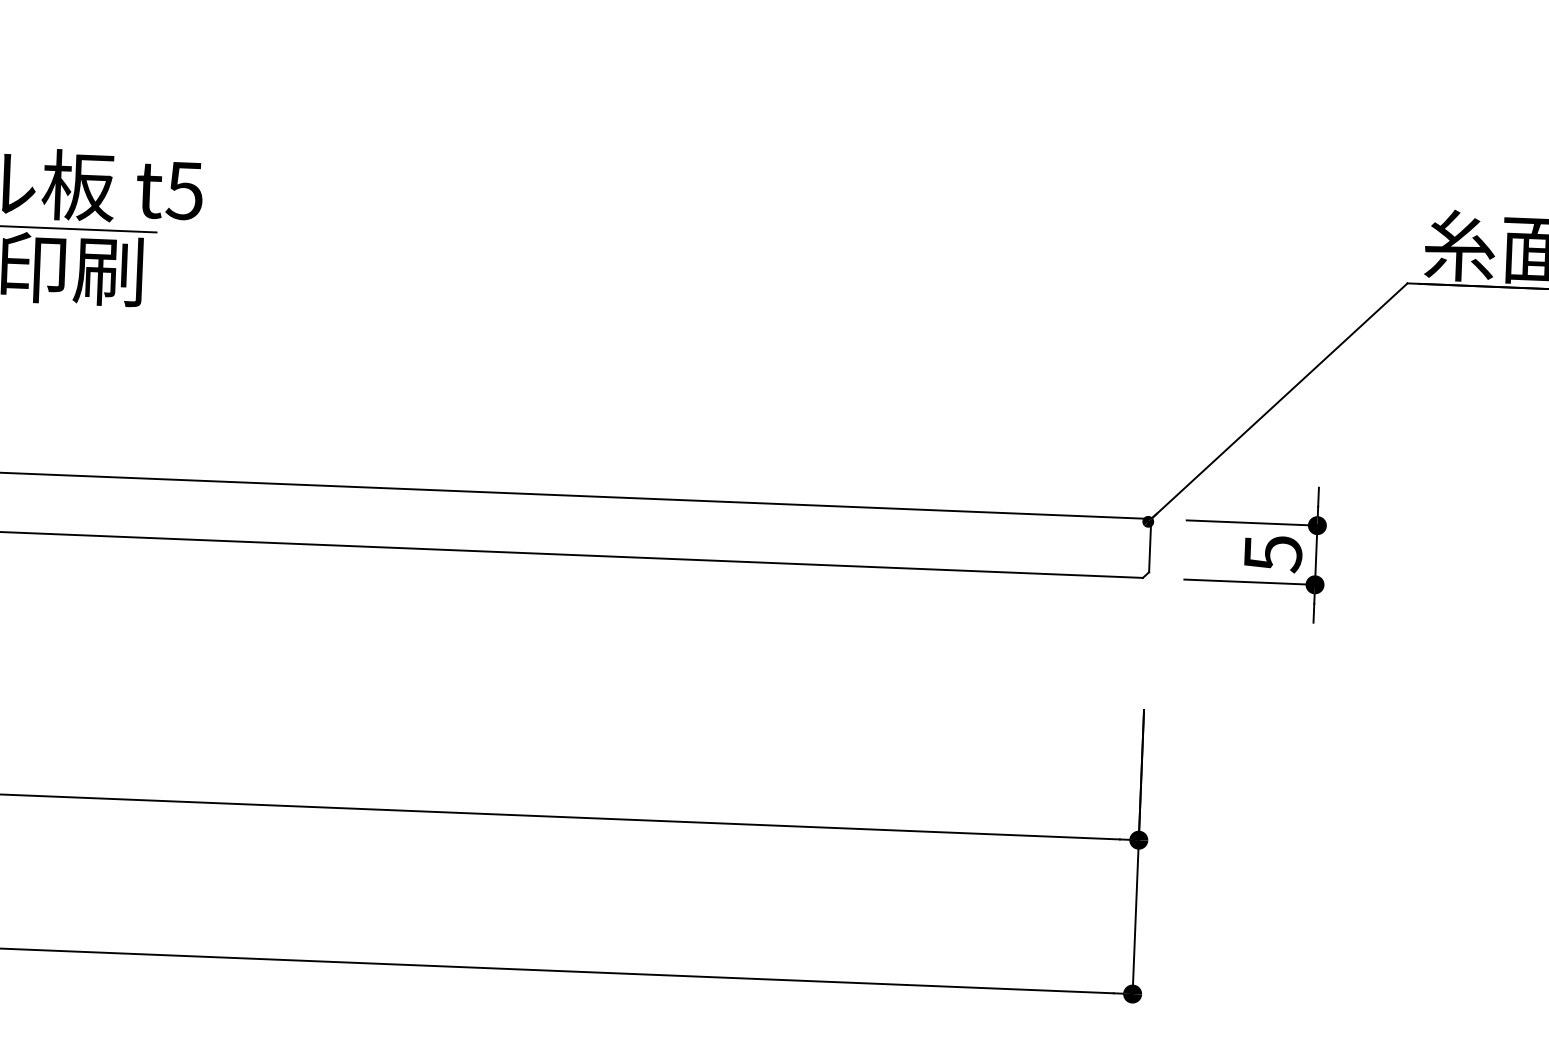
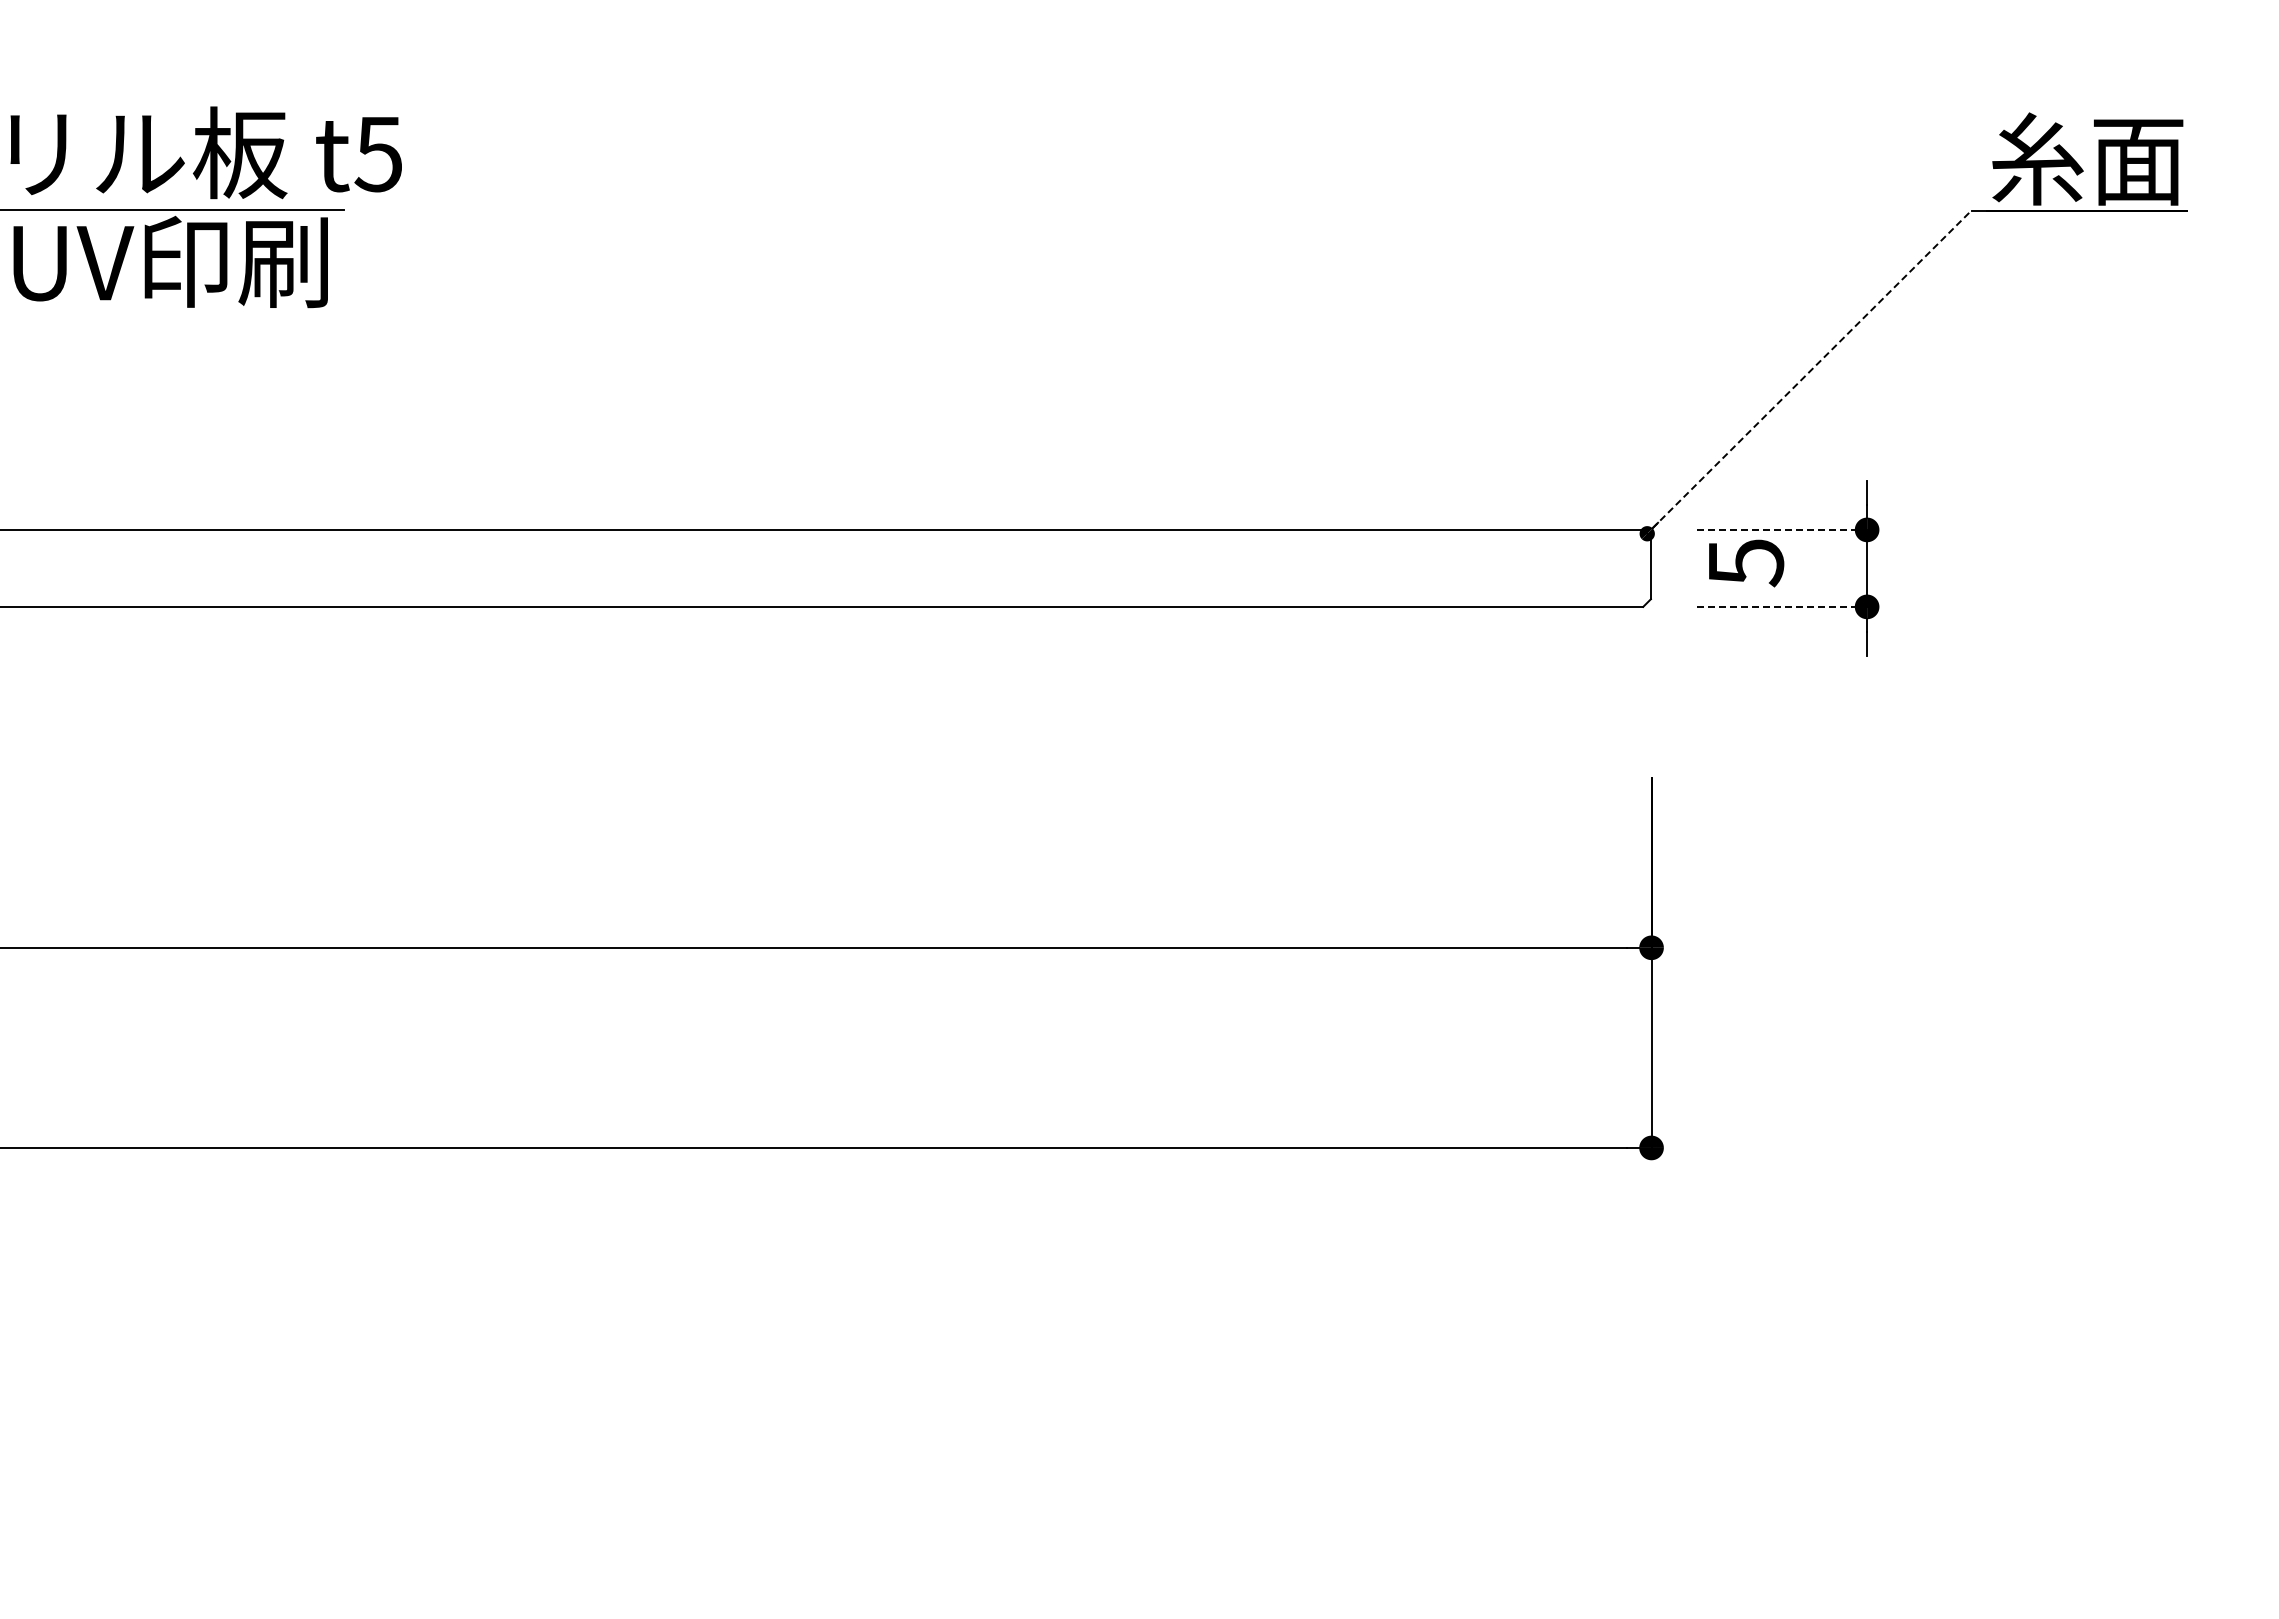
line: (1280, 400) -> (1812, 369), solid -> dashed
line: (1252, 522) -> (1782, 529), solid -> dashed
text: (1273, 554) -> (1746, 563), moved
line: (1250, 581) -> (1782, 606), solid -> dashed

